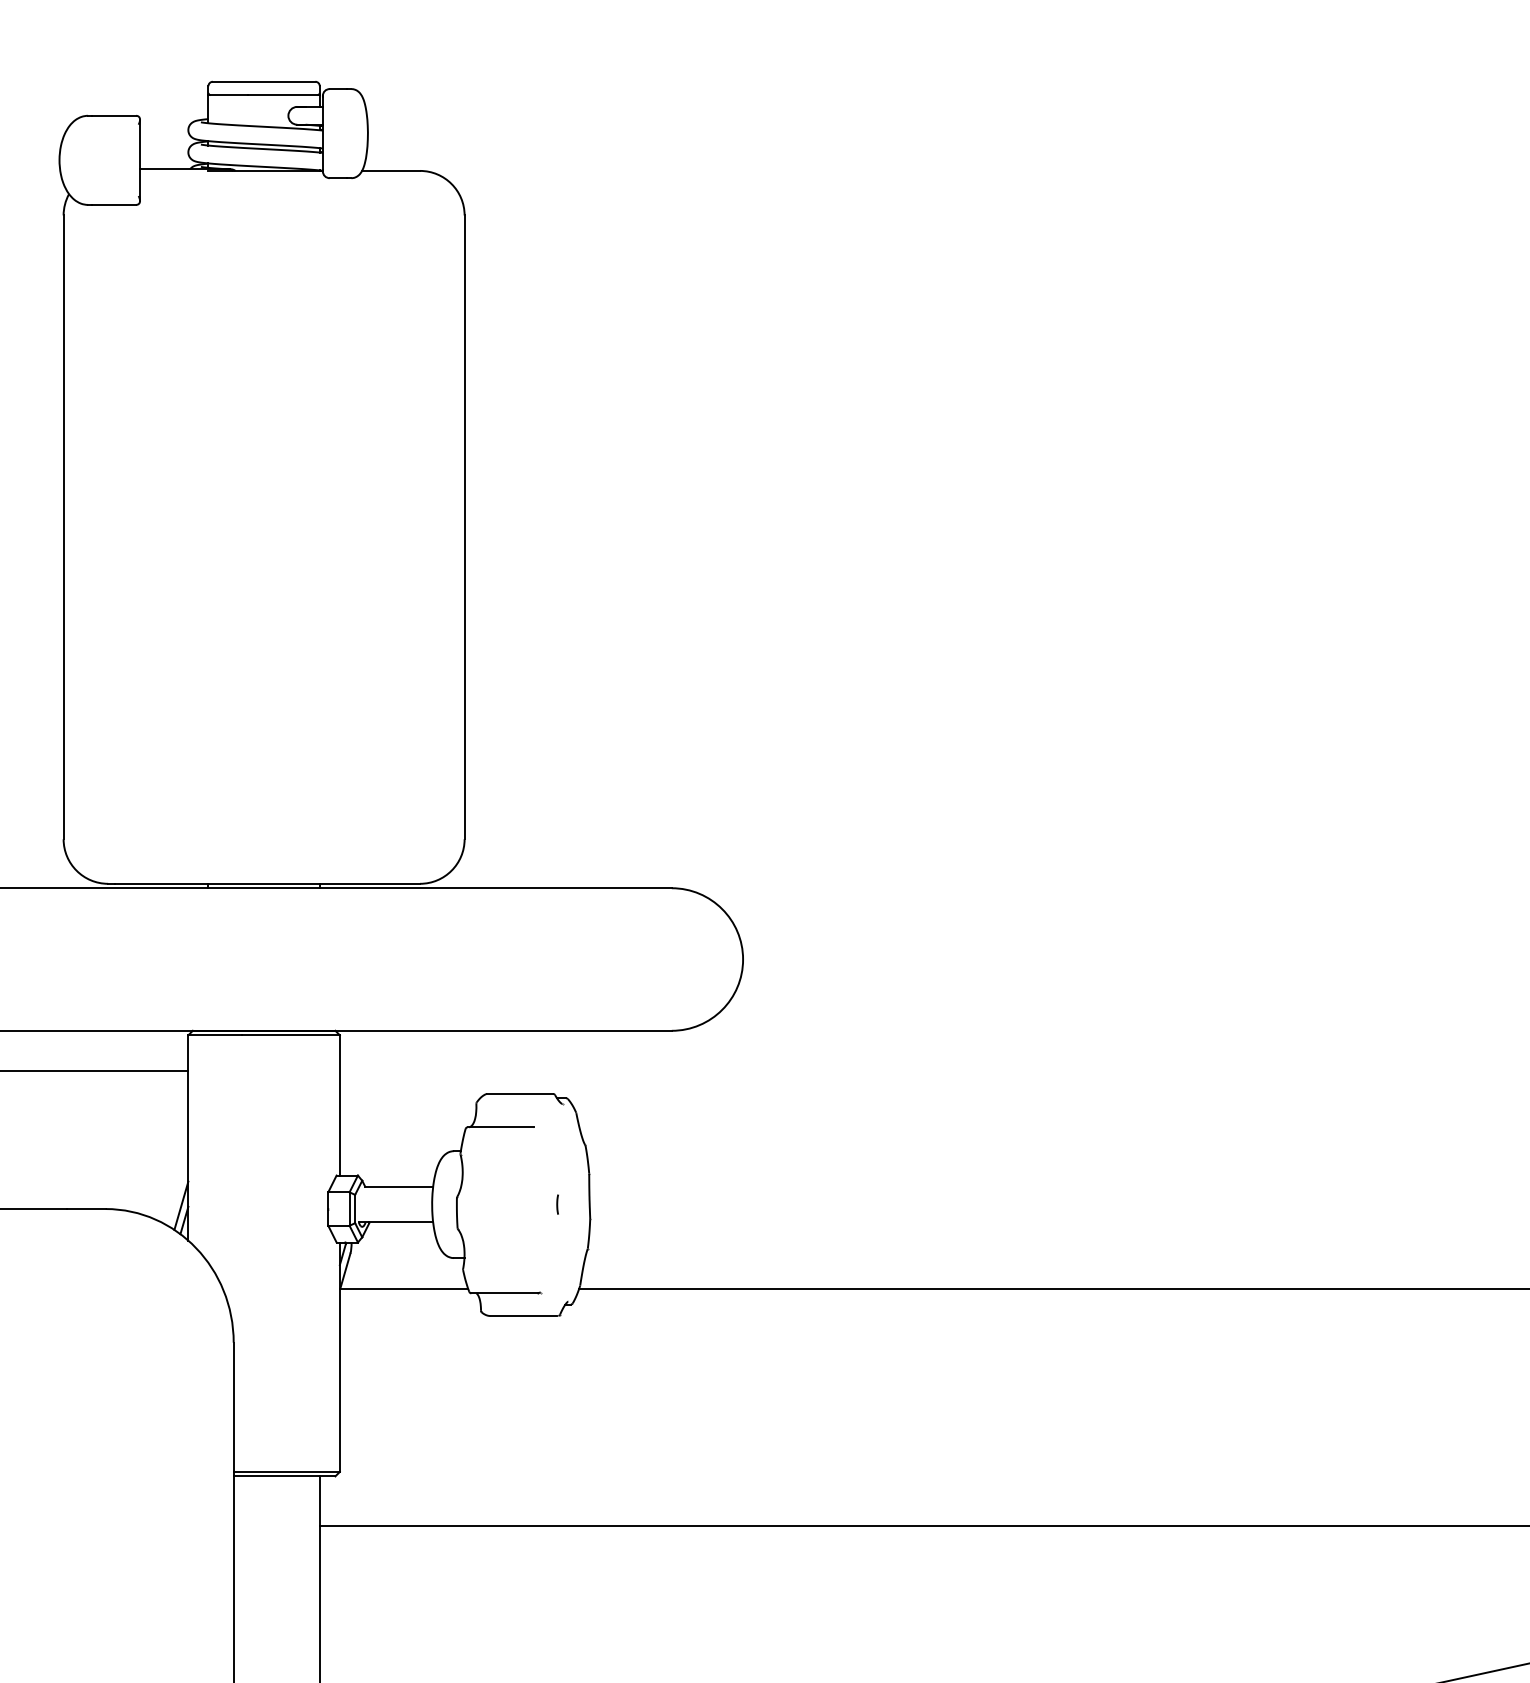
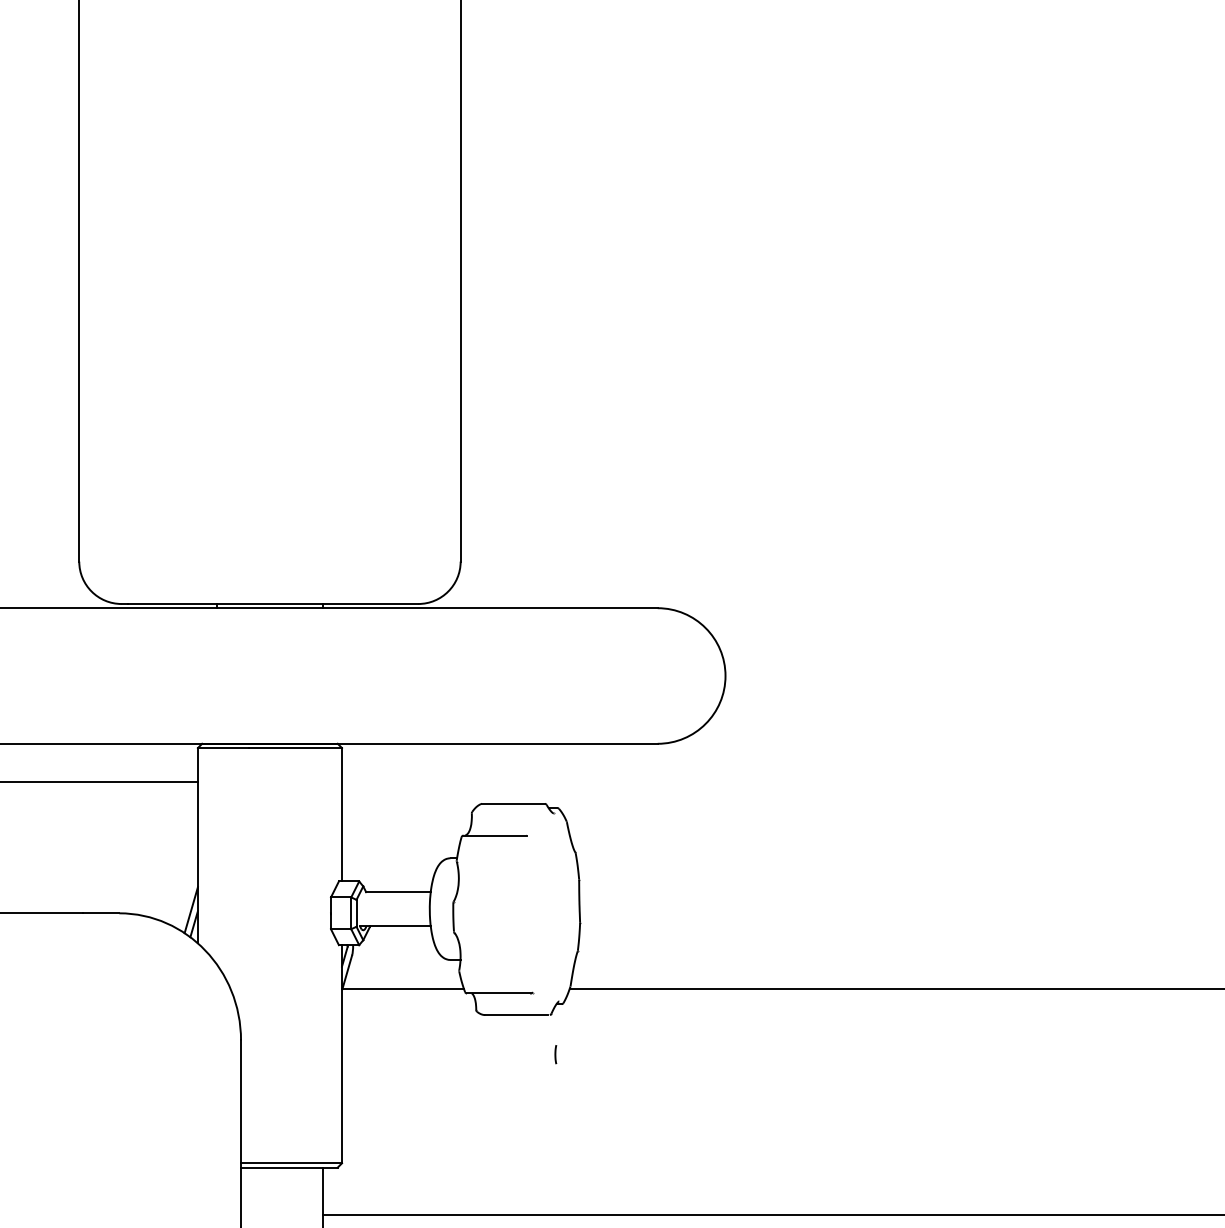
line: (557, 1204) -> (555, 1054), moved

